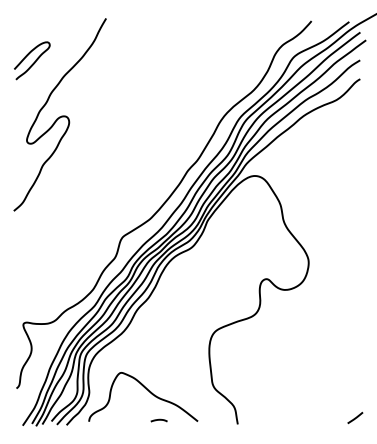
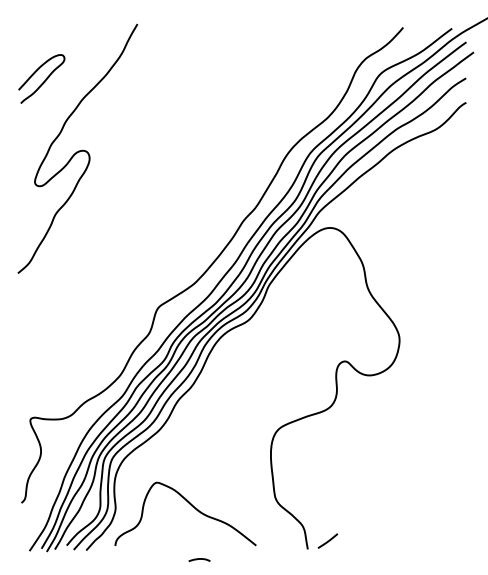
line: (355, 417) -> (328, 540), moved
curve: (158, 420) -> (198, 559), moved

